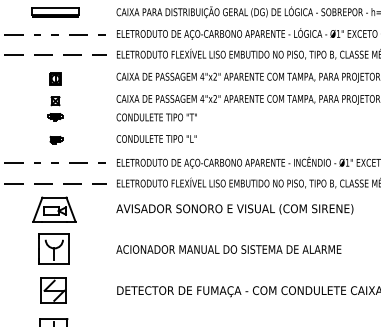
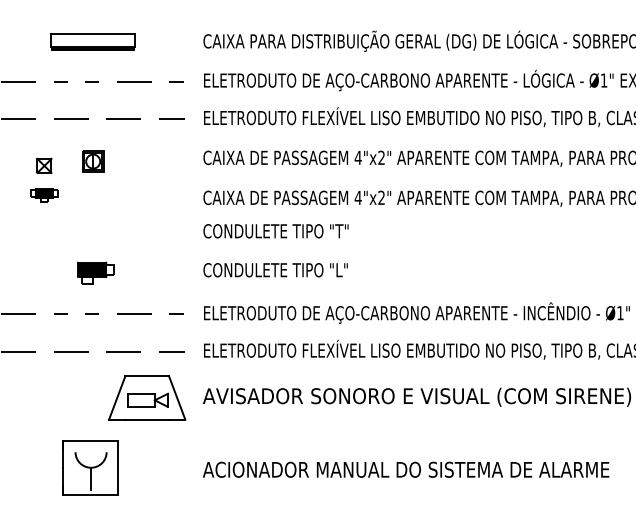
part: (55, 108) -> (44, 179), moved
part: (56, 140) -> (94, 272), size x1.6
part: (54, 209) -> (147, 397), moved

